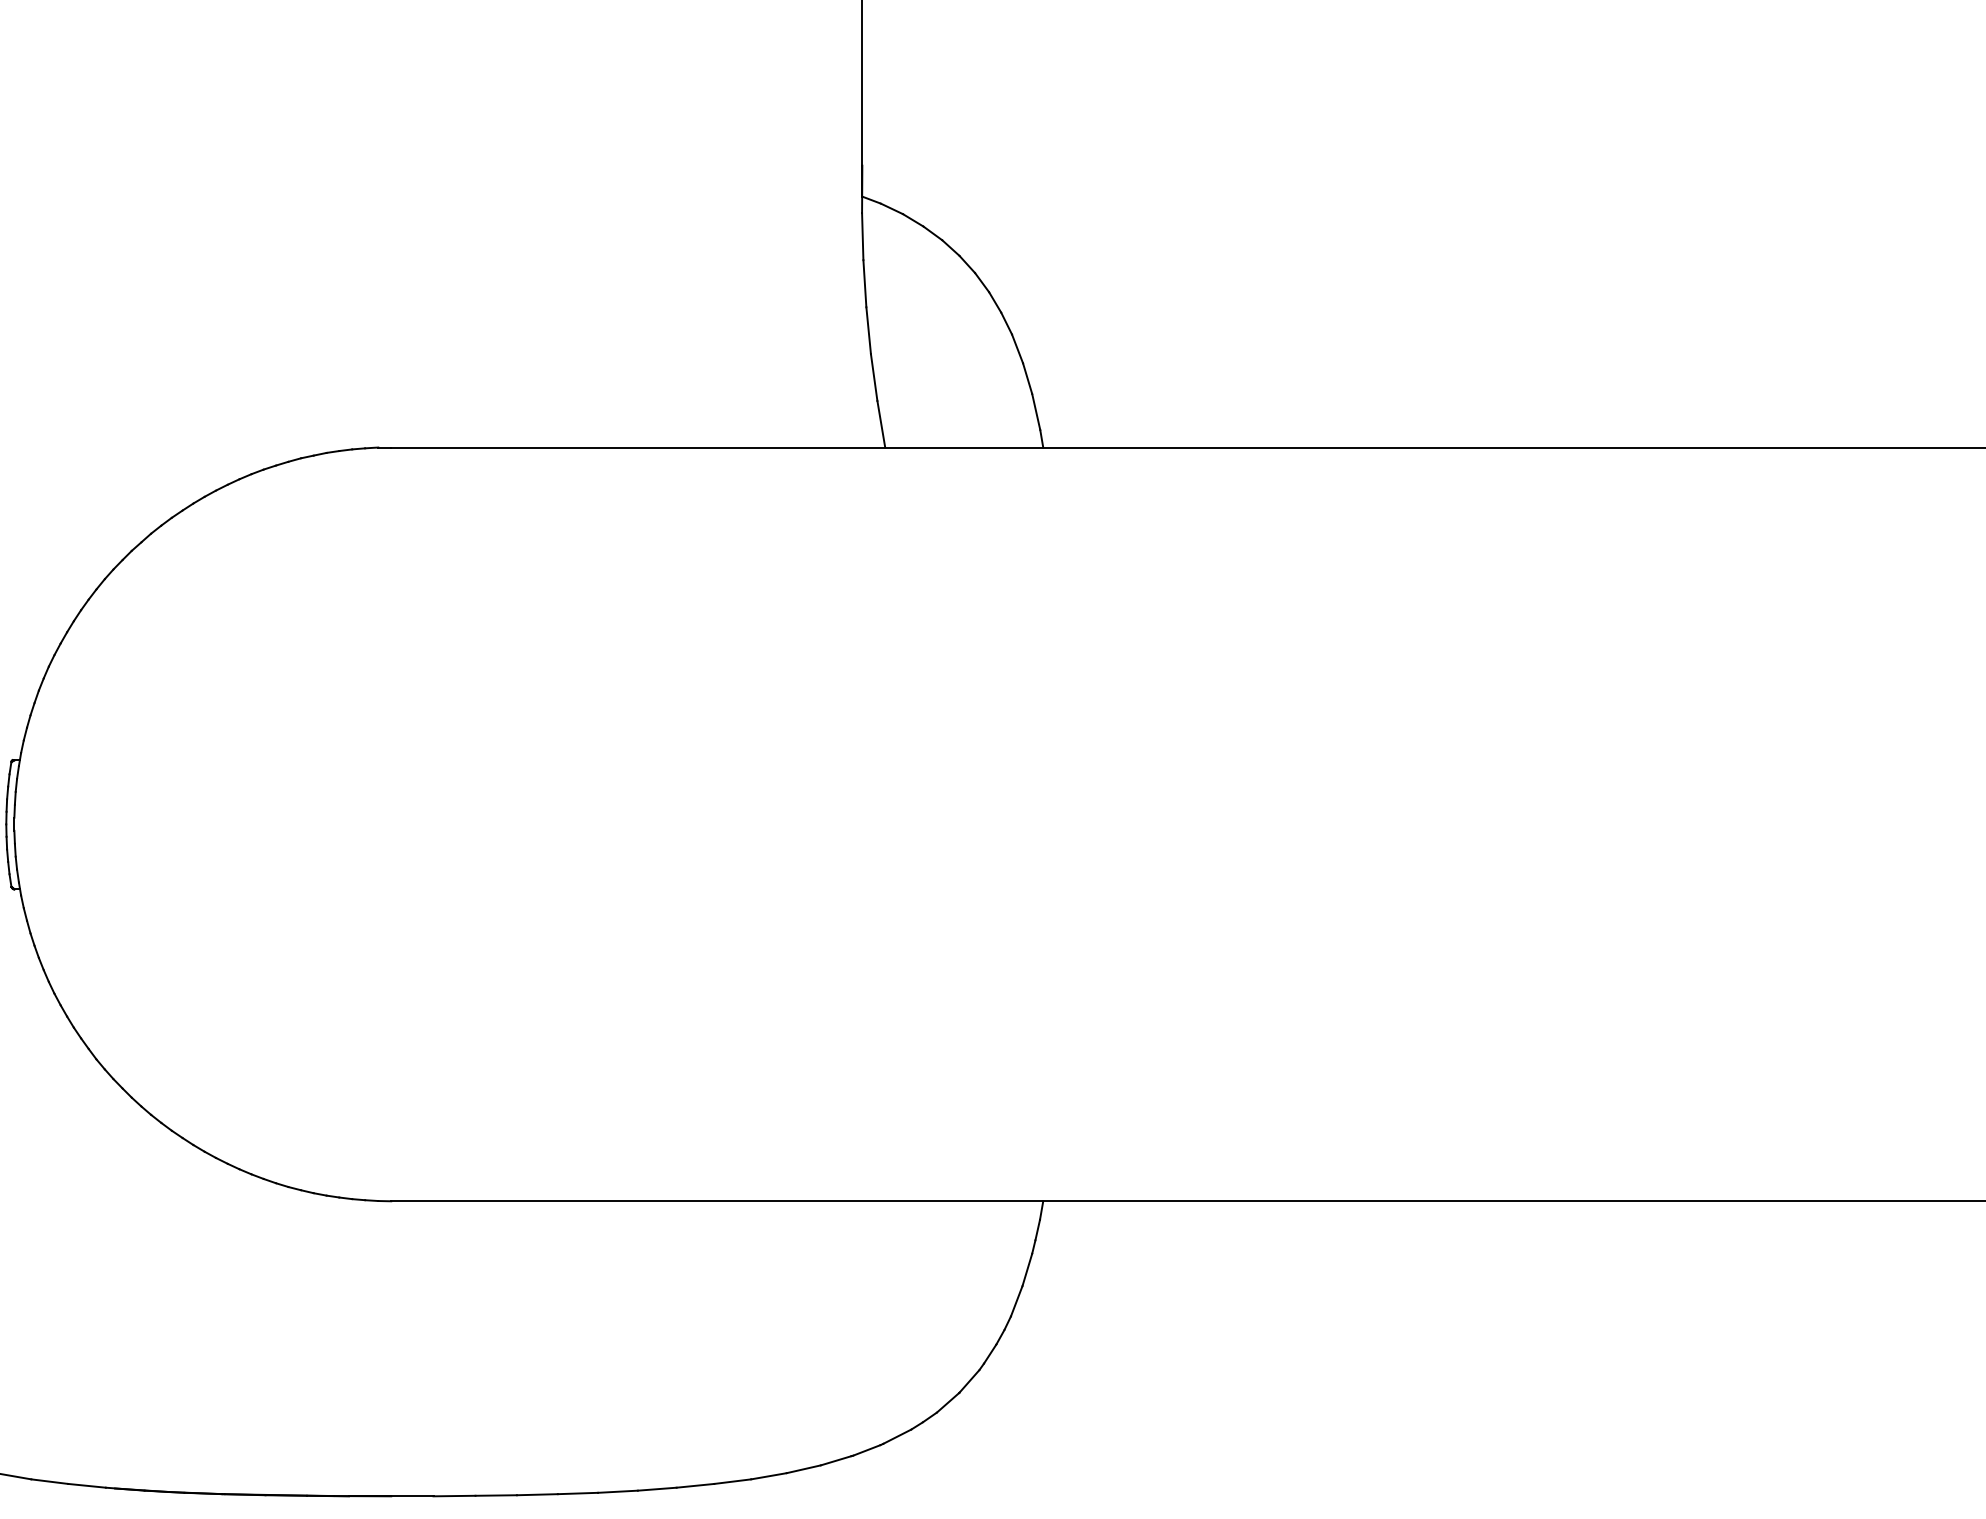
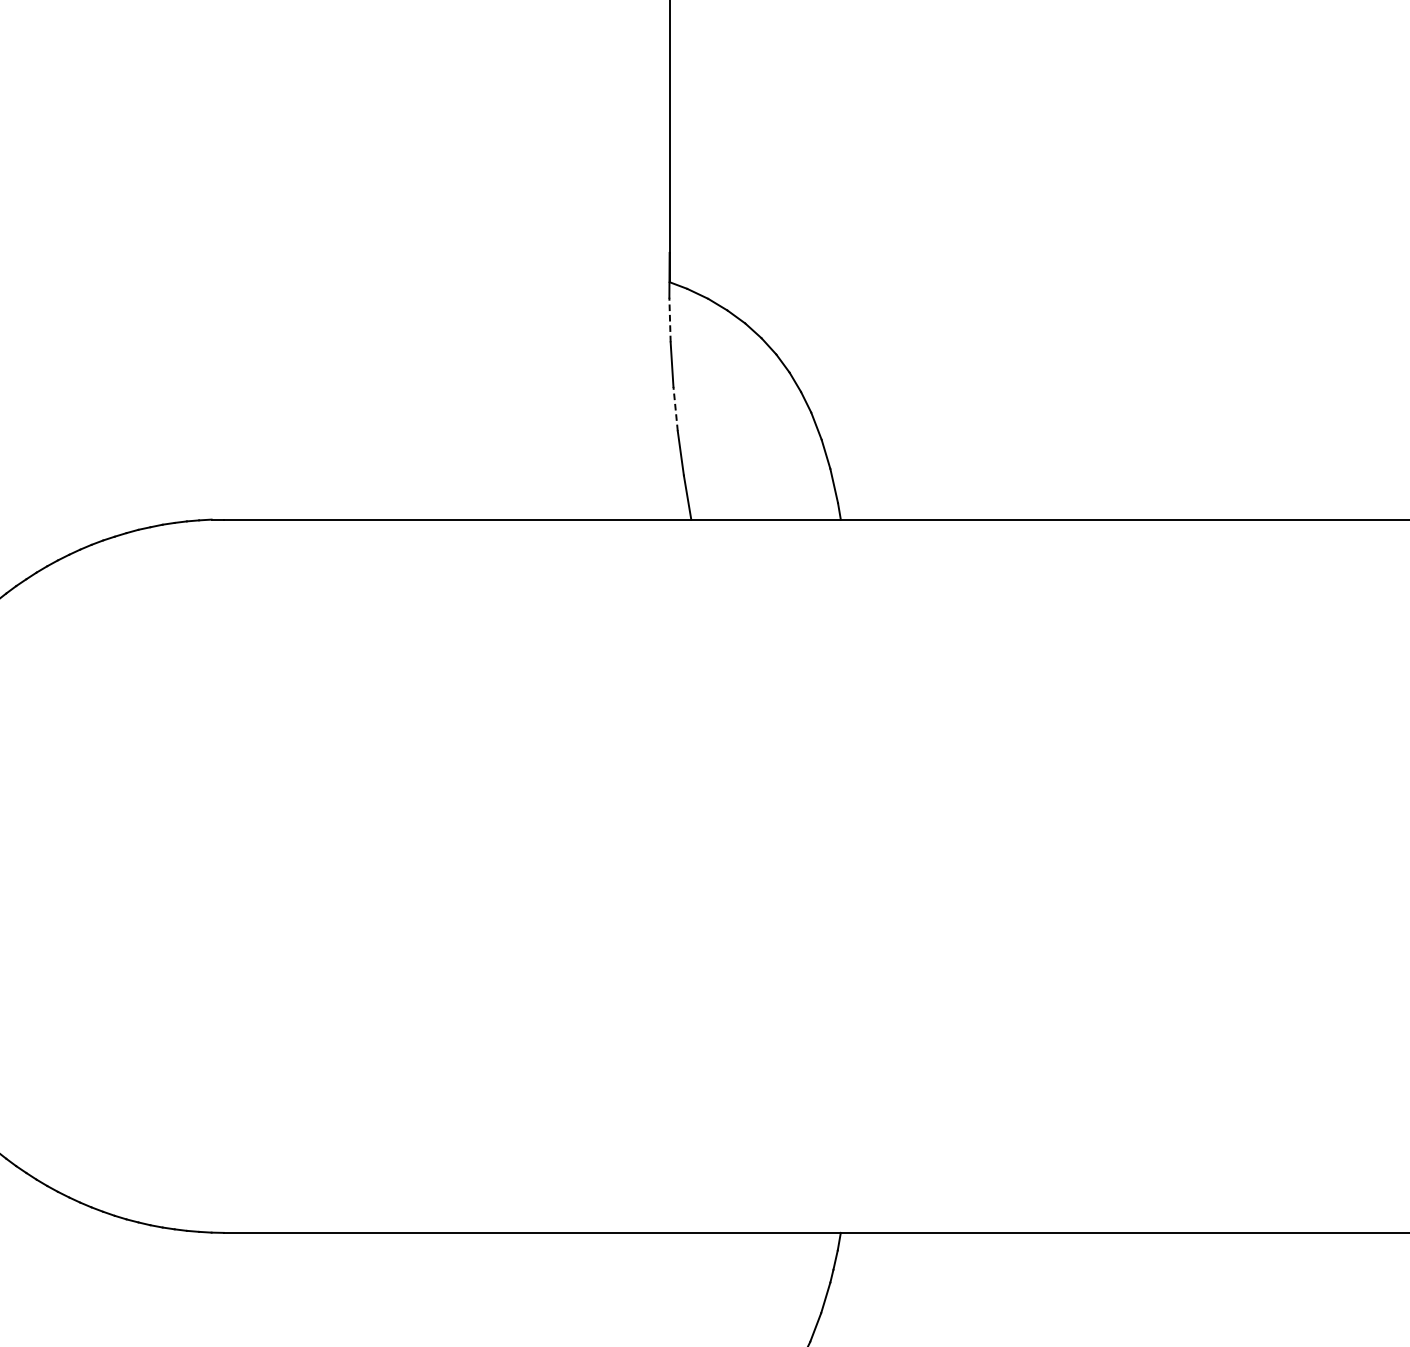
line: (862, 236) -> (669, 319), solid -> dashed
line: (868, 330) -> (675, 408), solid -> dashed

